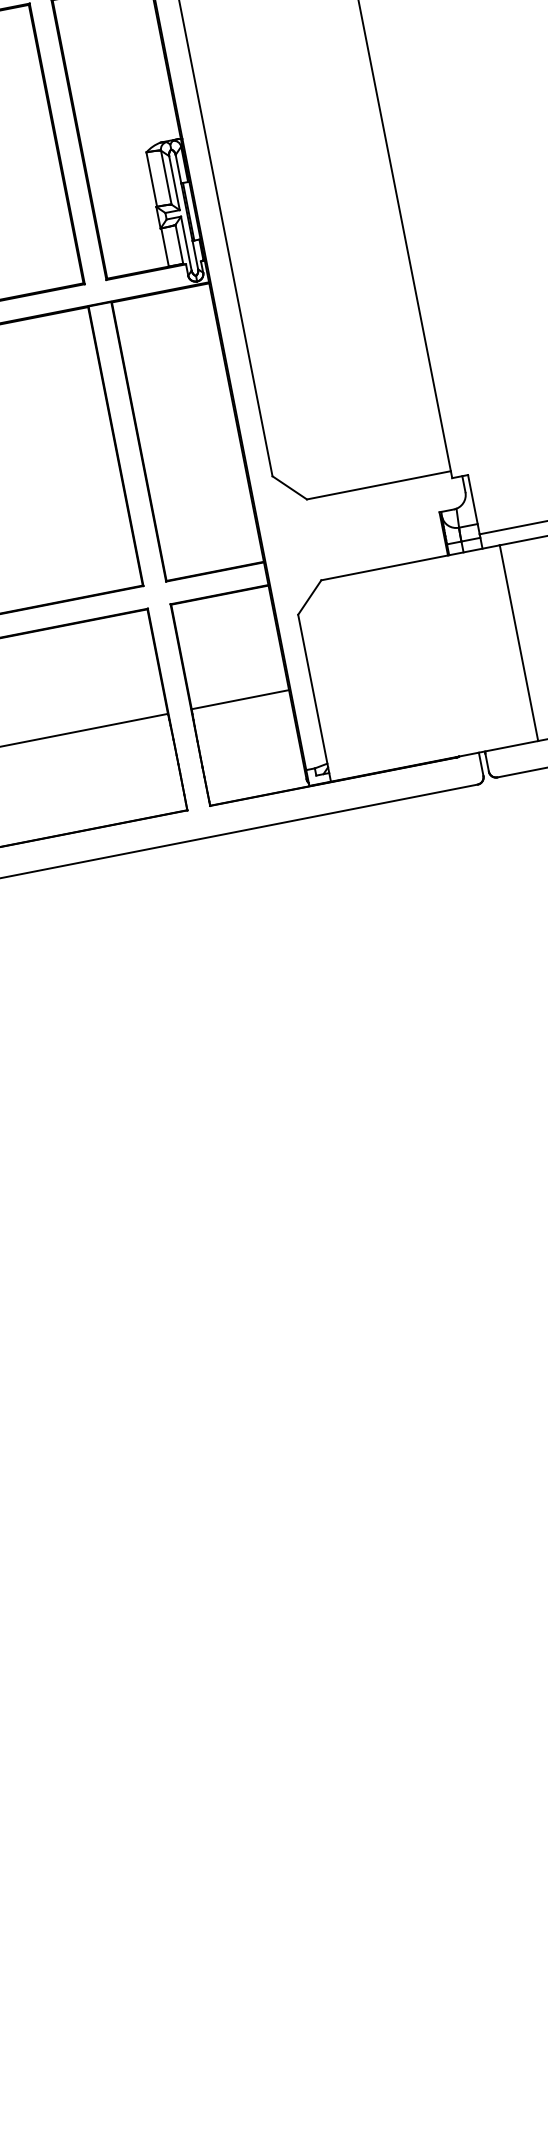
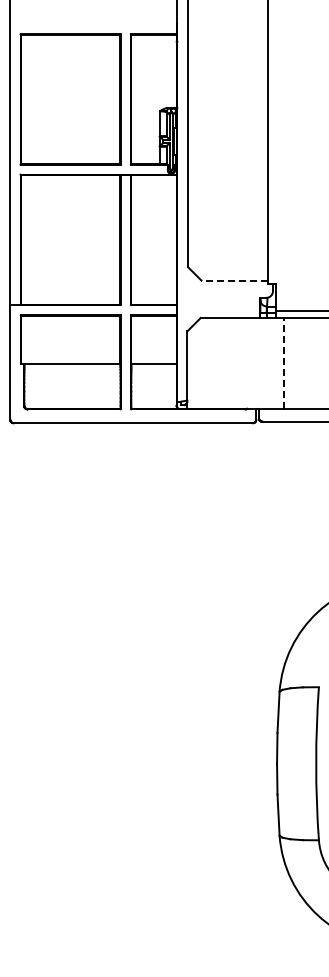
line: (378, 485) -> (234, 280), solid -> dashed
line: (518, 641) -> (283, 362), solid -> dashed

